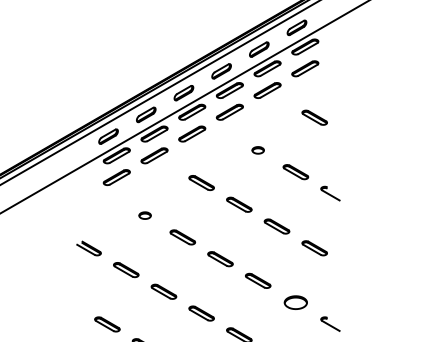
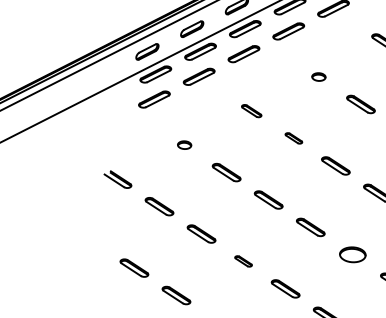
part: (201, 182) -> (251, 110), size x0.7
part: (239, 204) -> (294, 138), size x0.6
part: (201, 313) -> (243, 261), size x0.6

